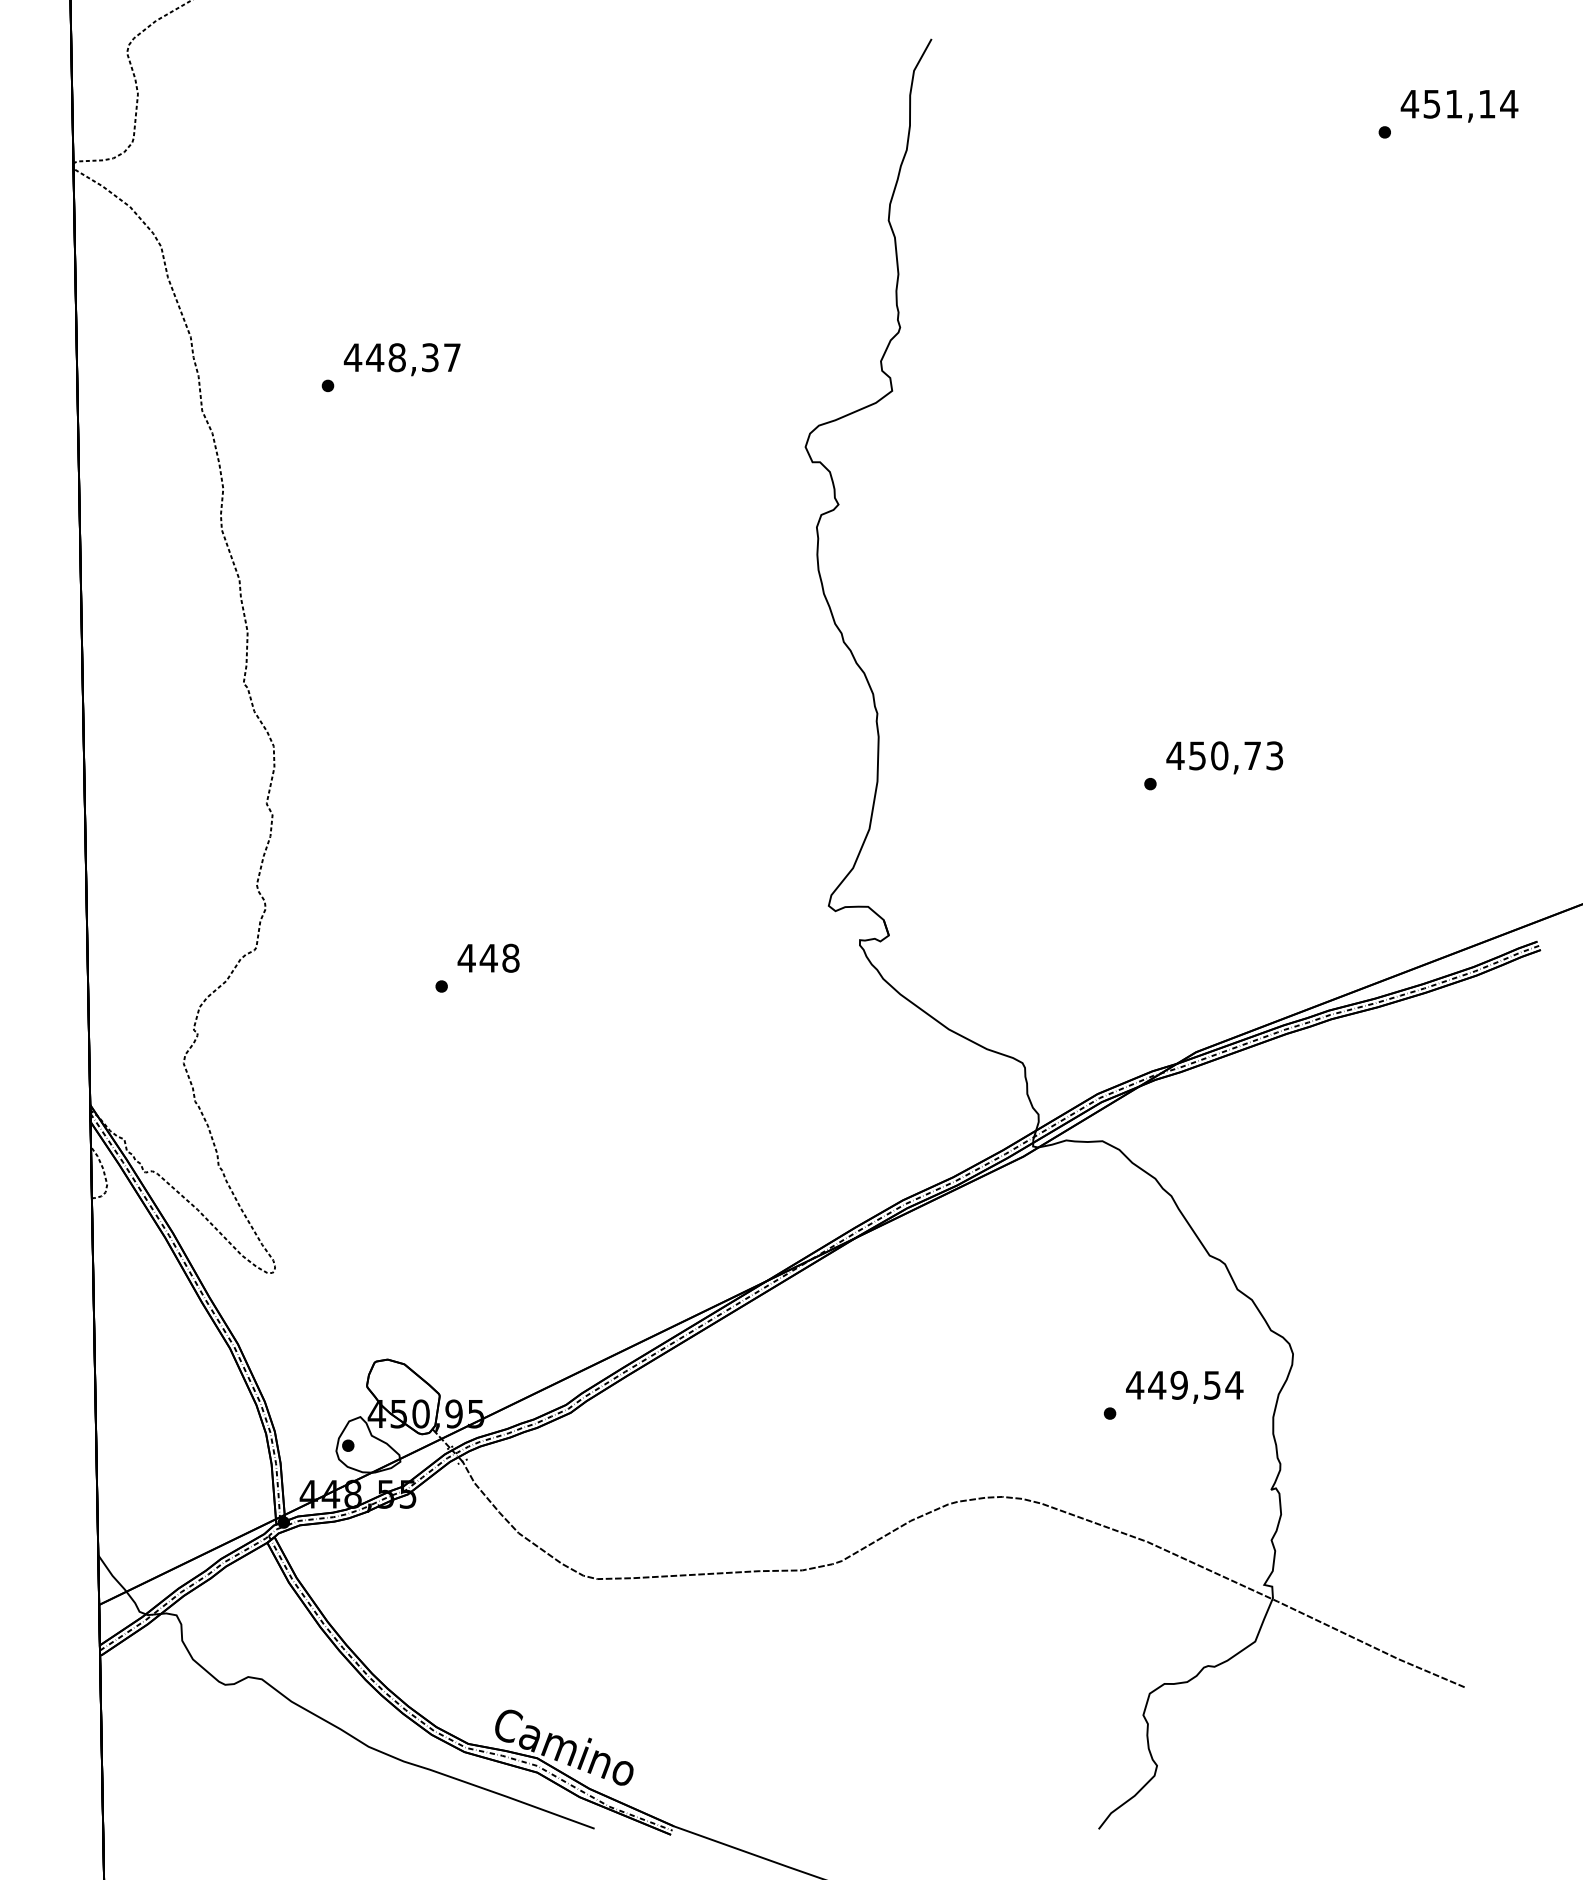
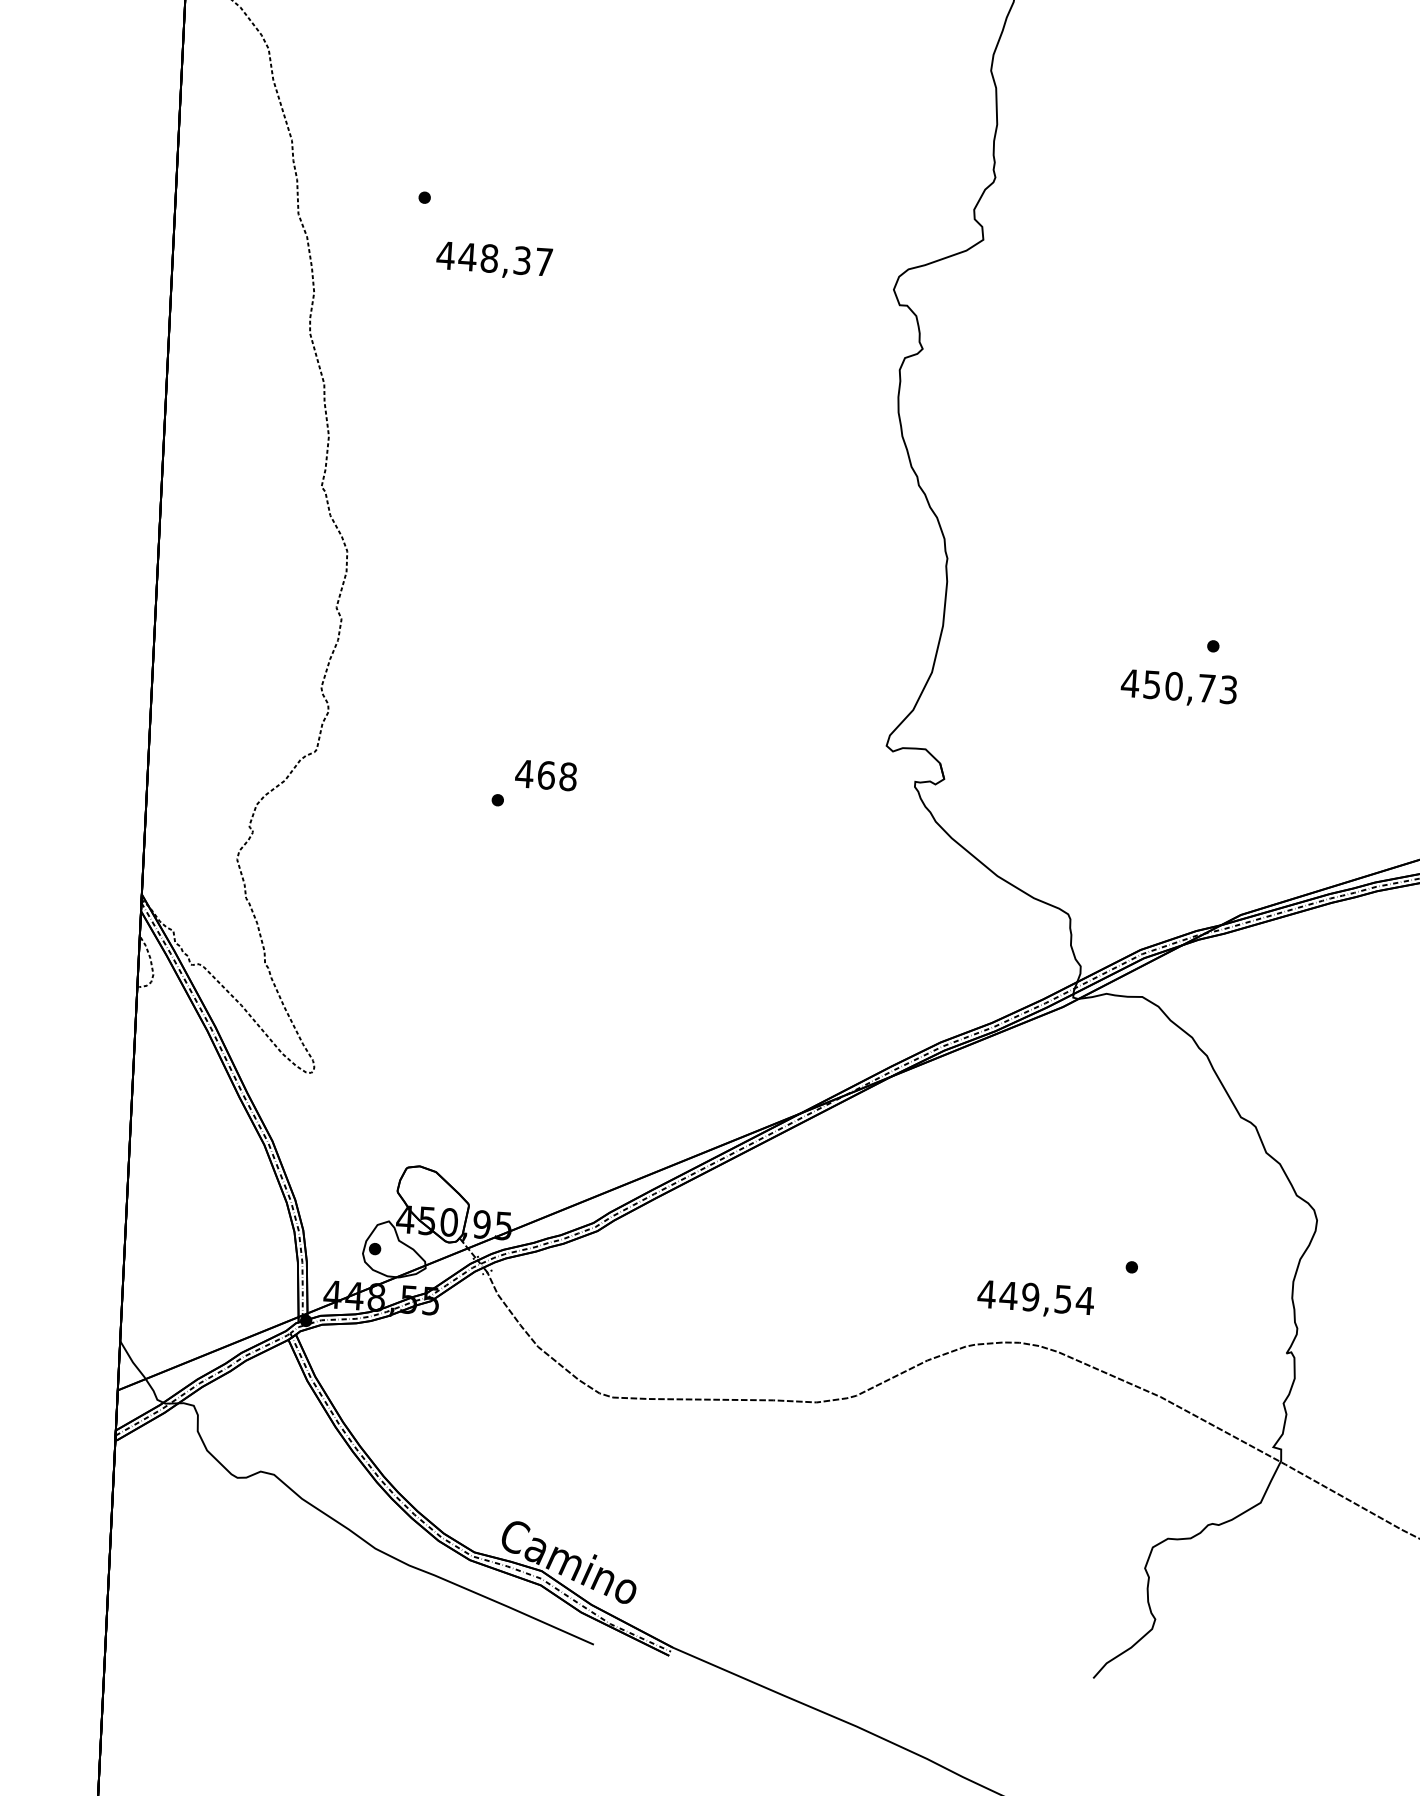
text: (401, 359) -> (493, 260), moved
text: (1224, 757) -> (1178, 688), moved
text: (488, 957) -> (546, 774), 448 -> 468
text: (1184, 1386) -> (1035, 1298), moved

